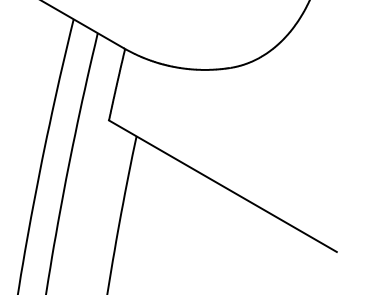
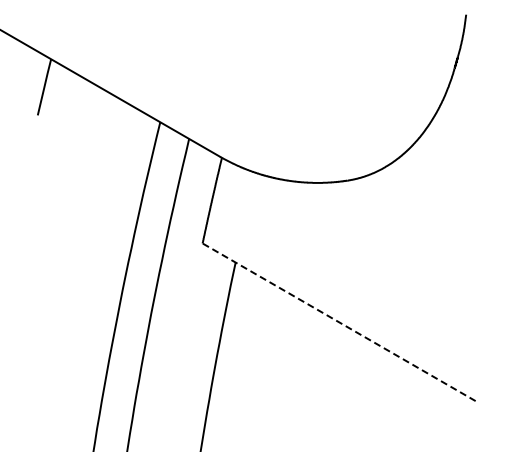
line: (223, 186) -> (339, 322), solid -> dashed

